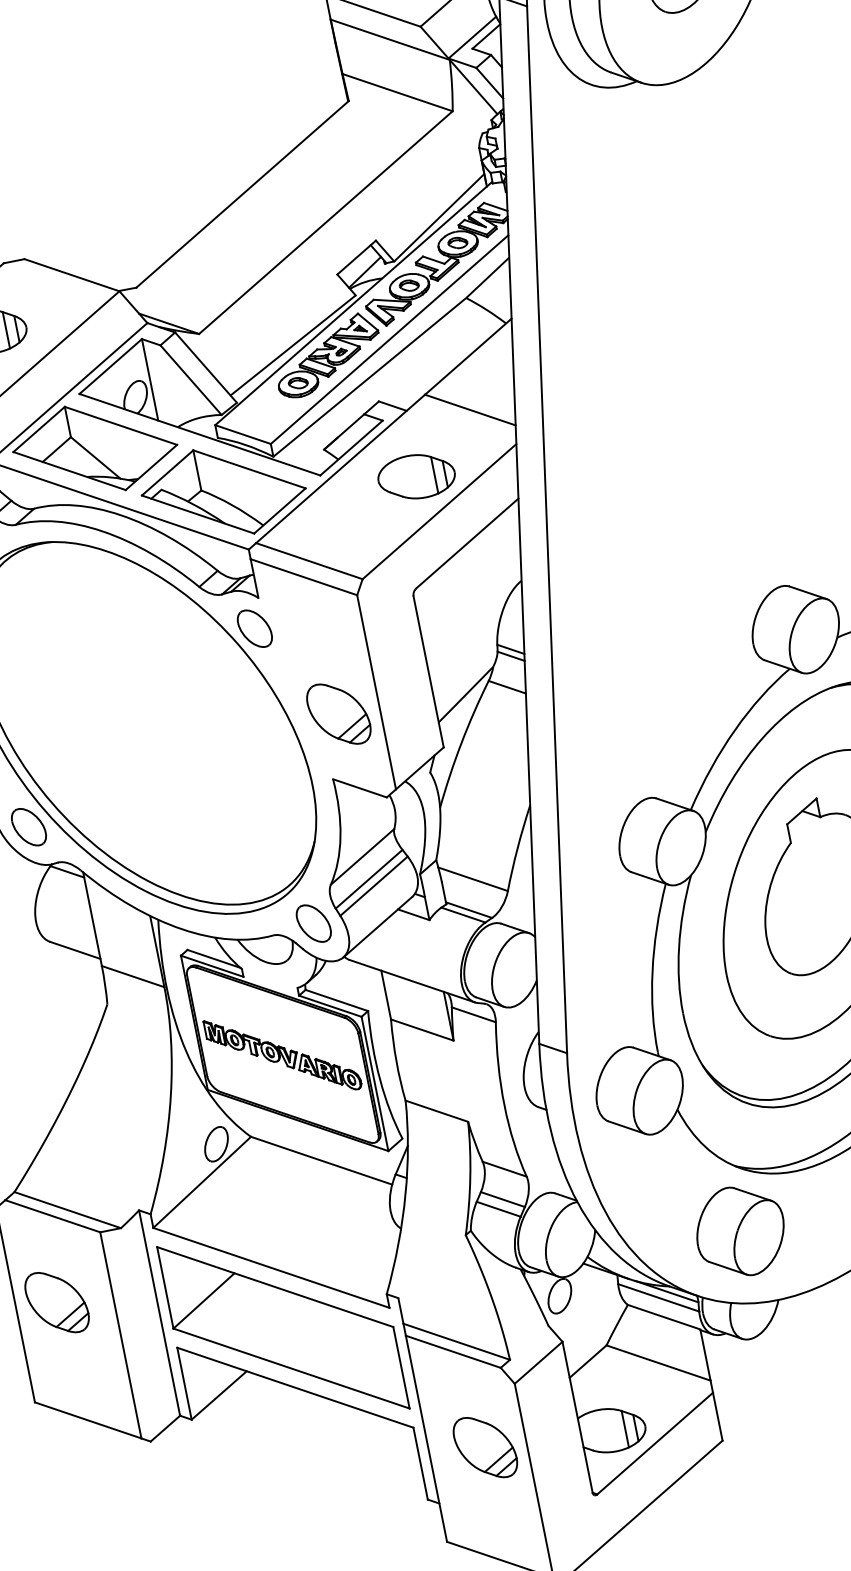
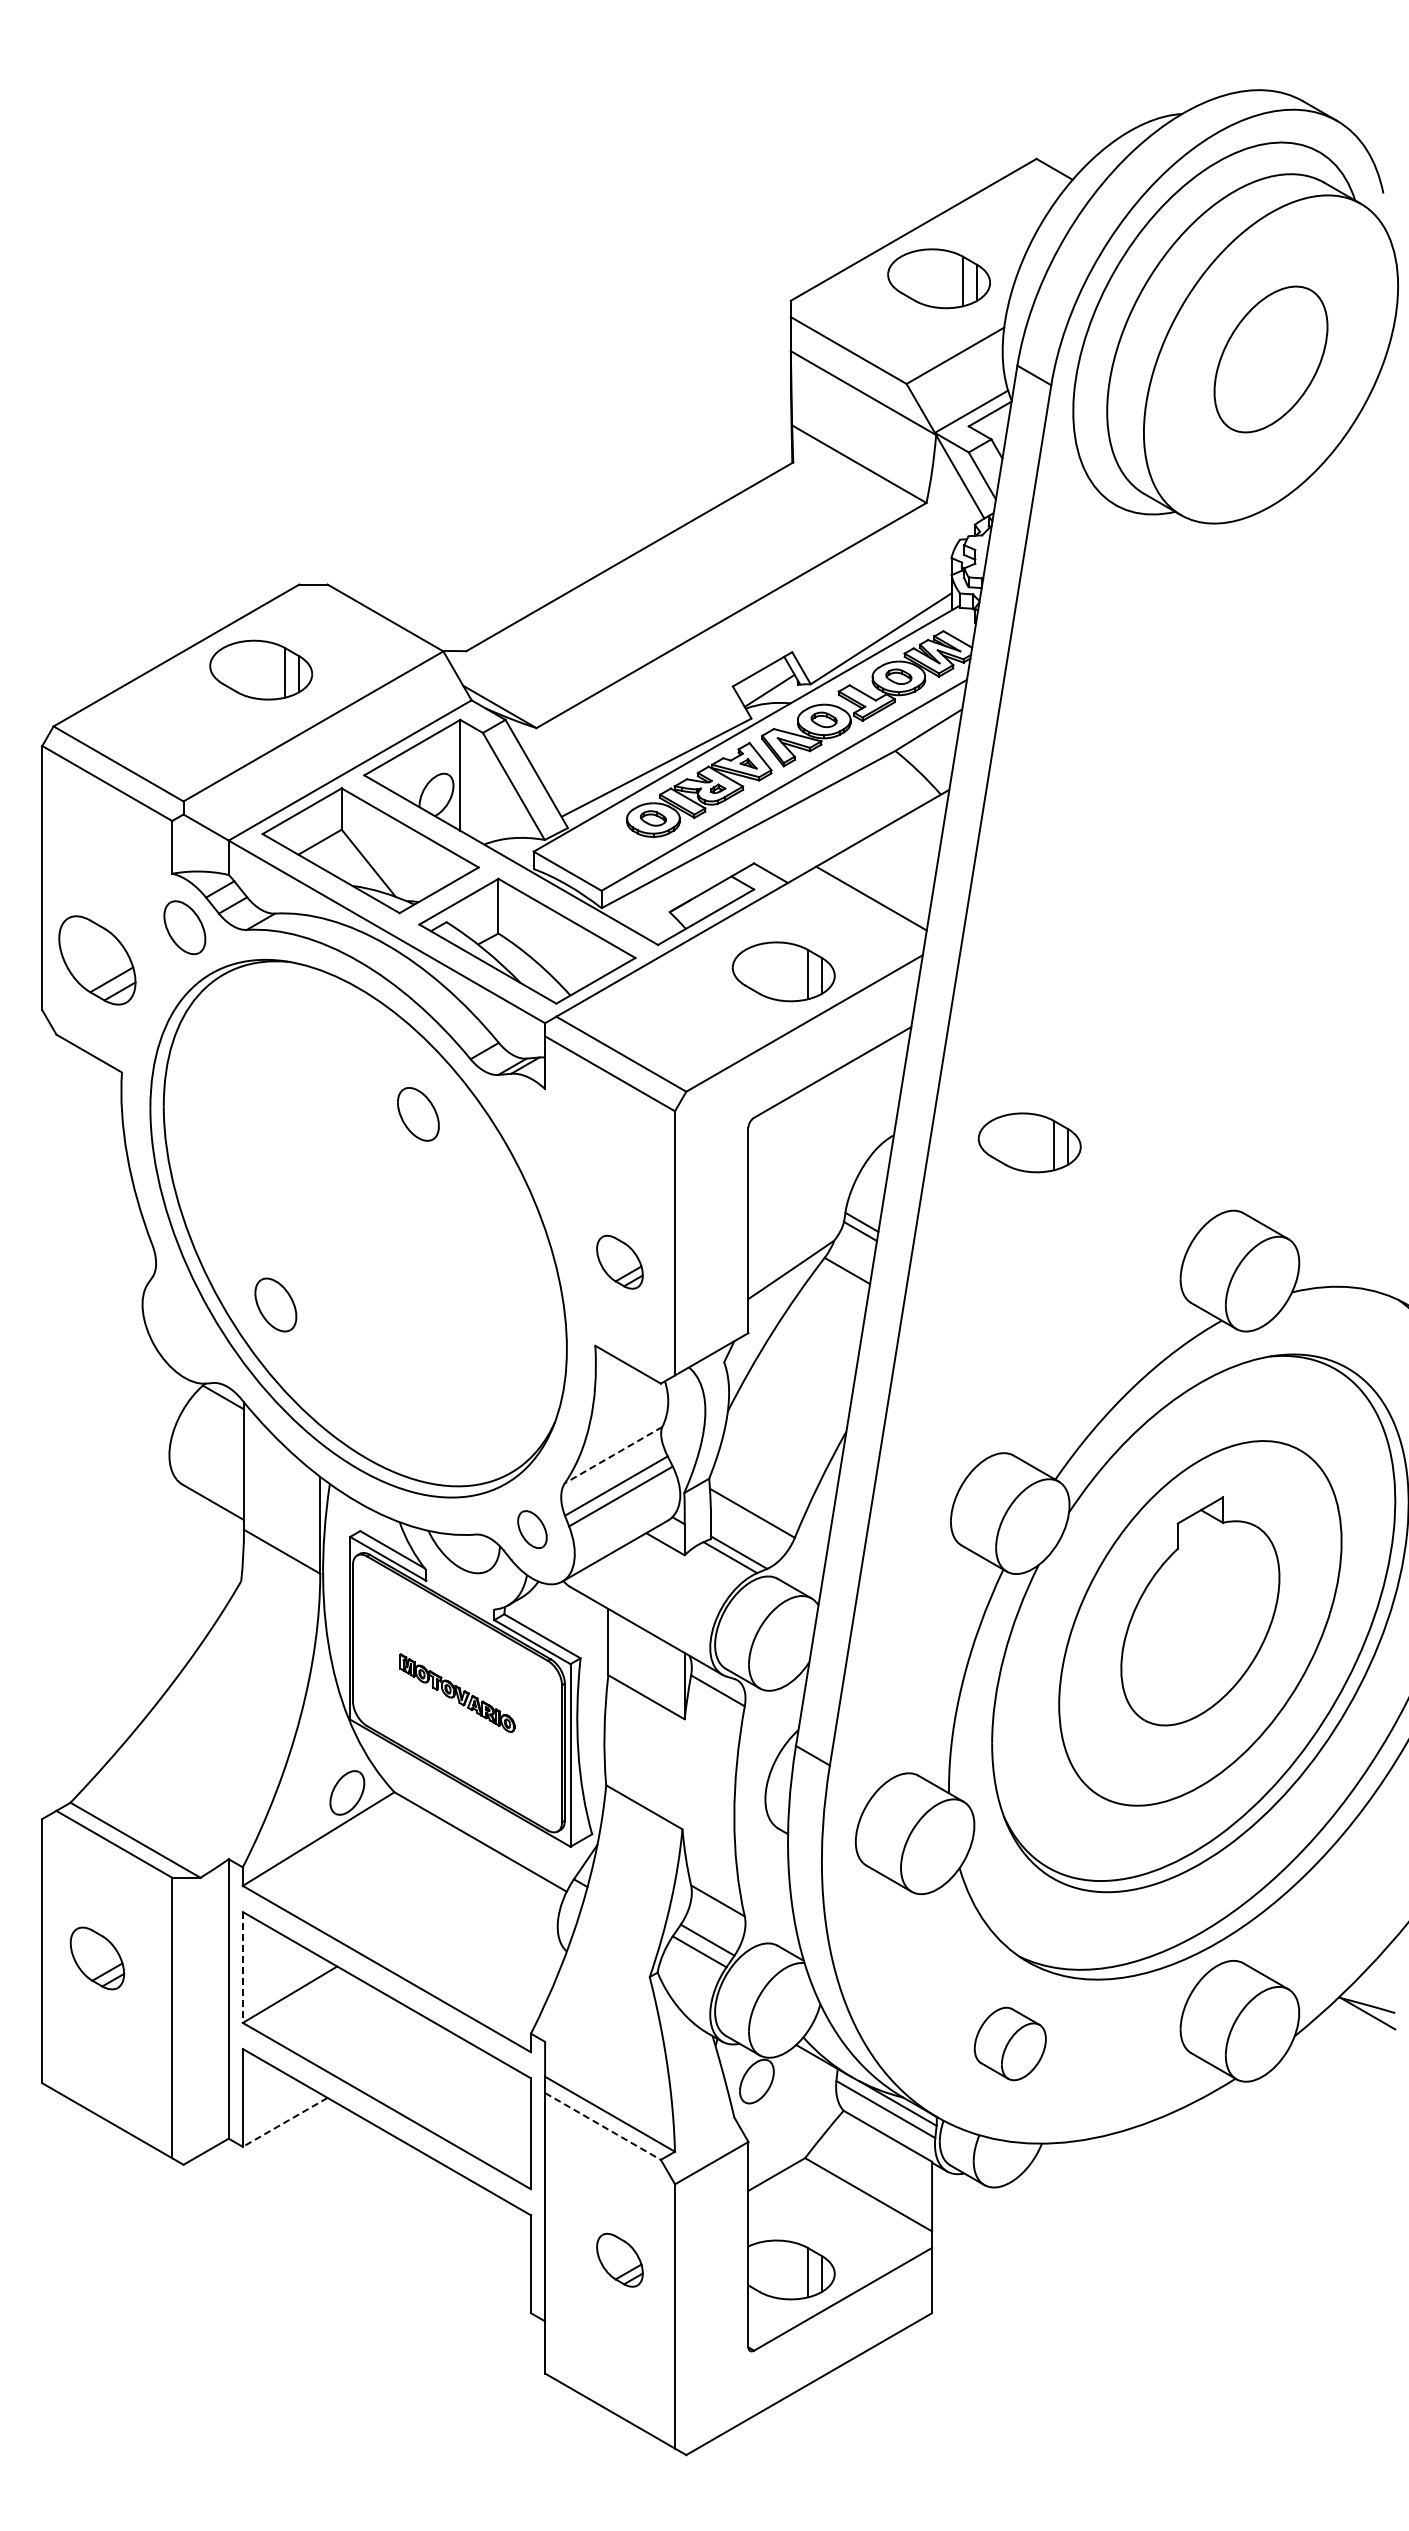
part: (622, 566) -> (1029, 1142), added
part: (254, 628) -> (418, 1114), moved
part: (338, 714) -> (619, 1262), size x0.6
part: (28, 826) -> (275, 1304), moved
line: (362, 857) -> (613, 1455), solid -> dashed
part: (313, 923) -> (532, 1529), size x0.7
part: (282, 1054) -> (457, 1692), size x0.6
part: (740, 1231) -> (1010, 2043), size x0.6
line: (165, 1287) -> (242, 1967), solid -> dashed
part: (57, 1302) -> (97, 1958), size x0.7
line: (453, 1351) -> (603, 2126), solid -> dashed
line: (219, 1395) -> (285, 2122), solid -> dashed
part: (485, 1447) -> (619, 2260), size x0.6

